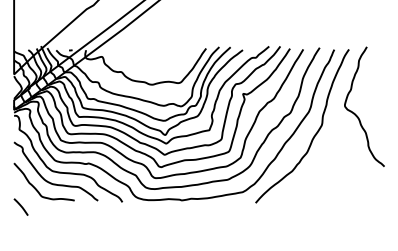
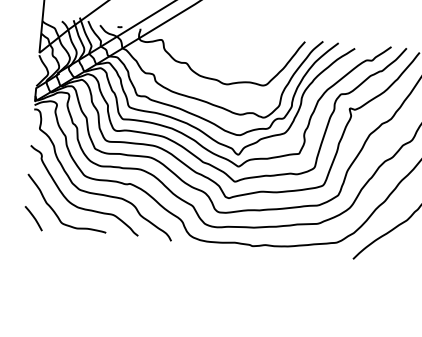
line: (20, 206) -> (32, 217), moved

